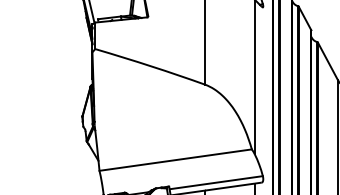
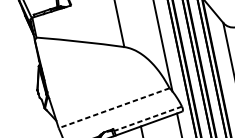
line: (175, 160) -> (114, 108), solid -> dashed
line: (215, 182) -> (147, 118), solid -> dashed

